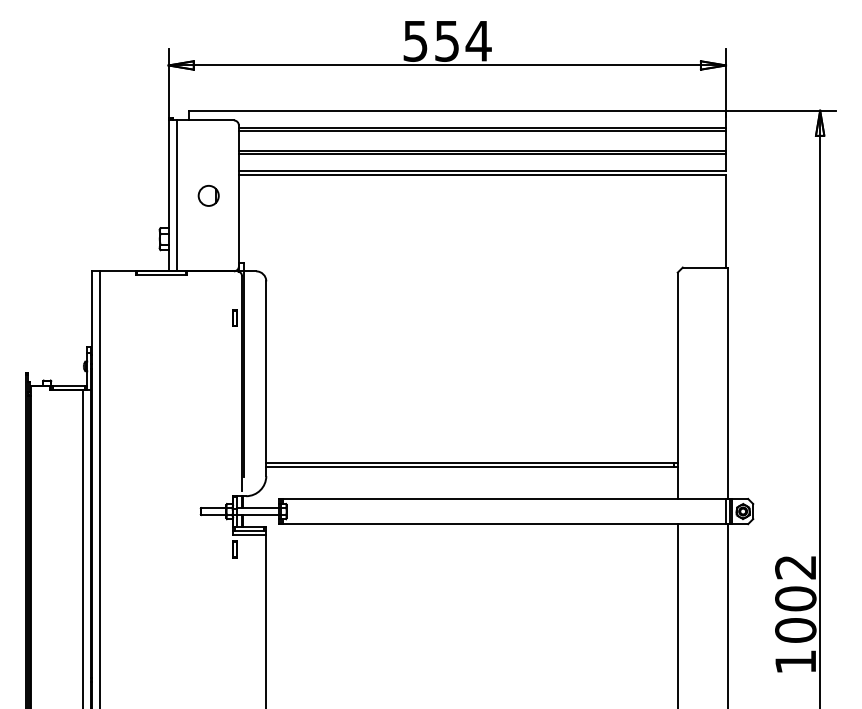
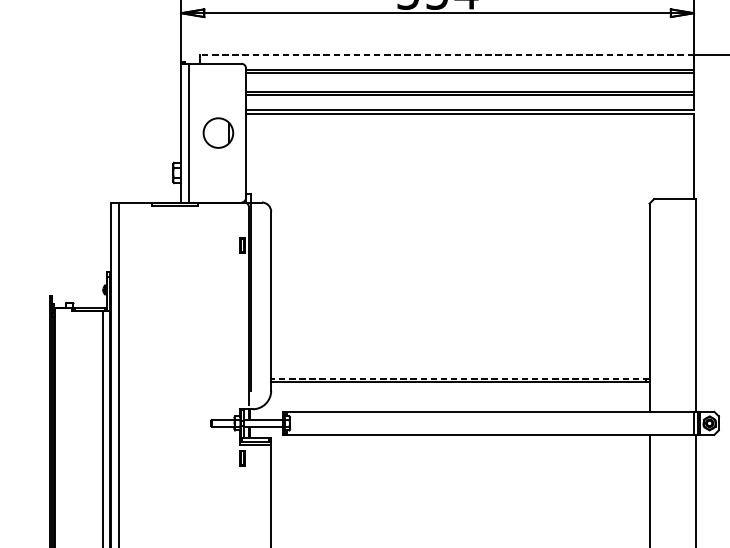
line: (457, 110) -> (447, 54), solid -> dashed
part: (208, 195) -> (218, 132), size x1.6
line: (472, 462) -> (460, 378), solid -> dashed

